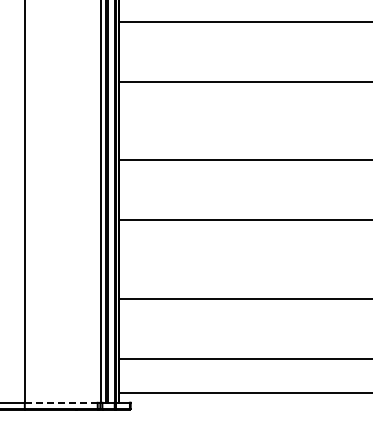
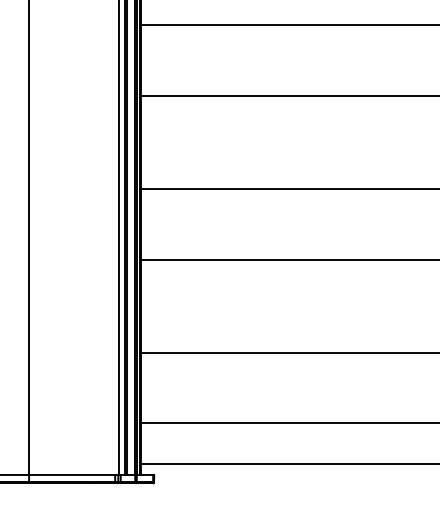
line: (60, 402) -> (71, 475), dashed -> solid

